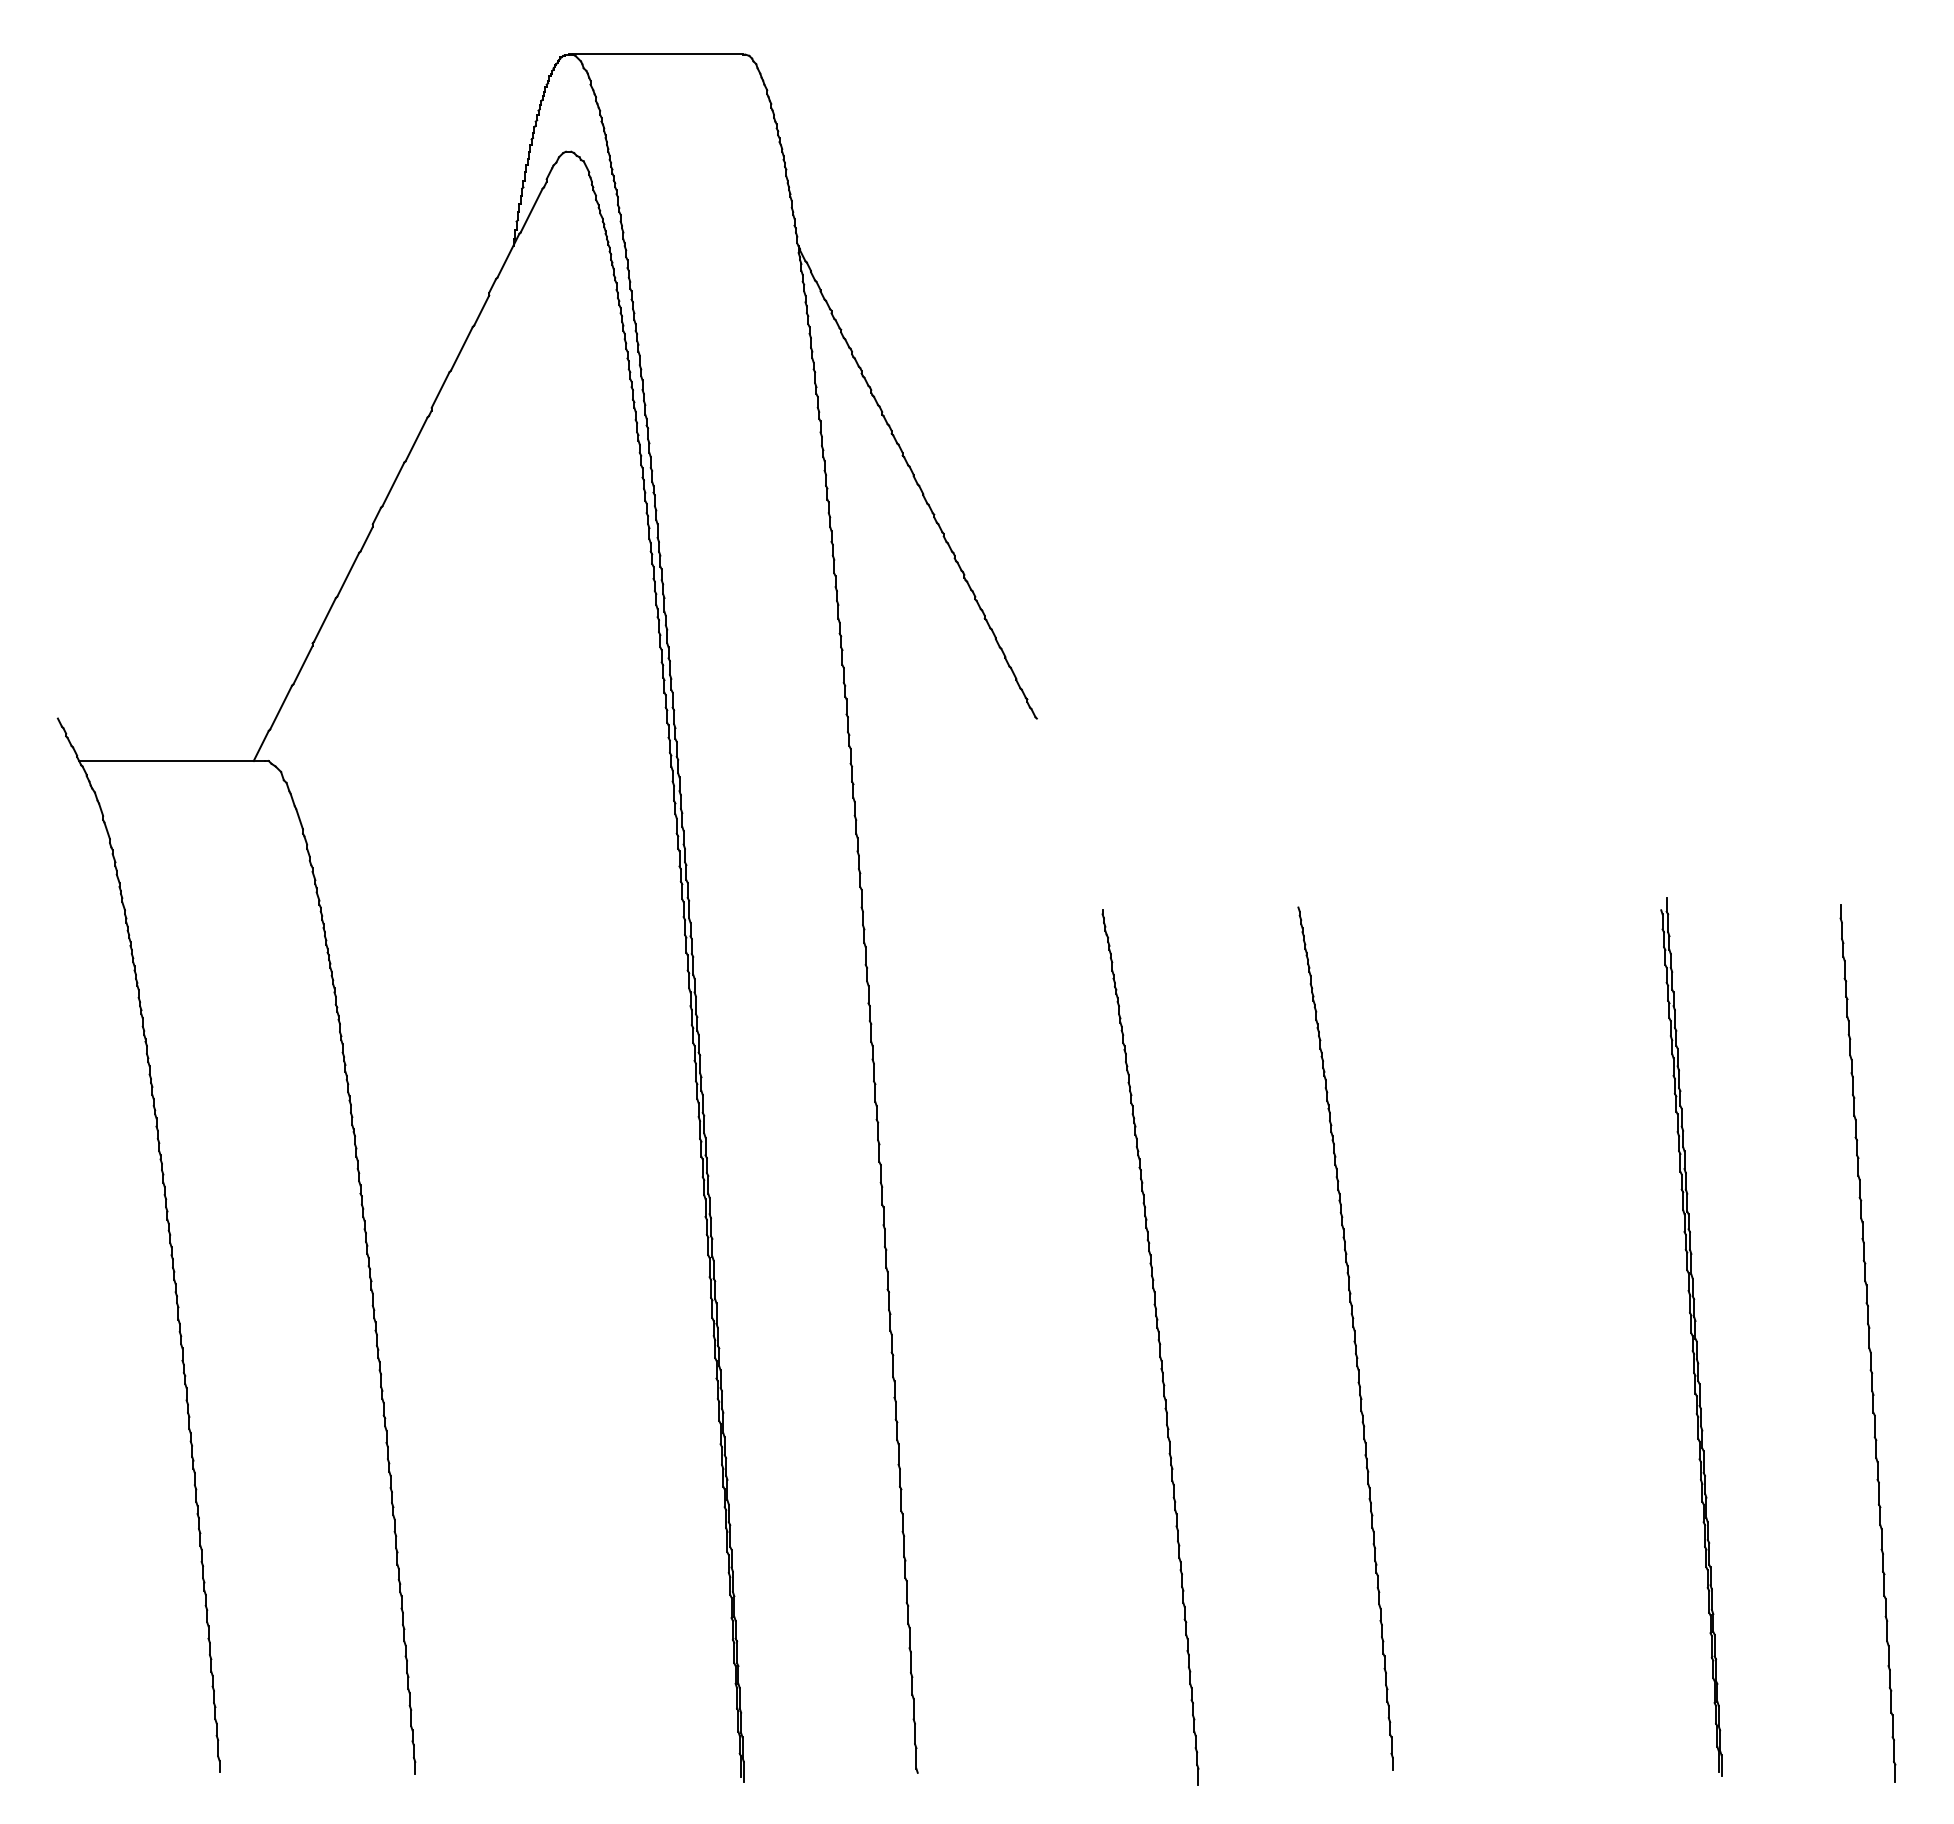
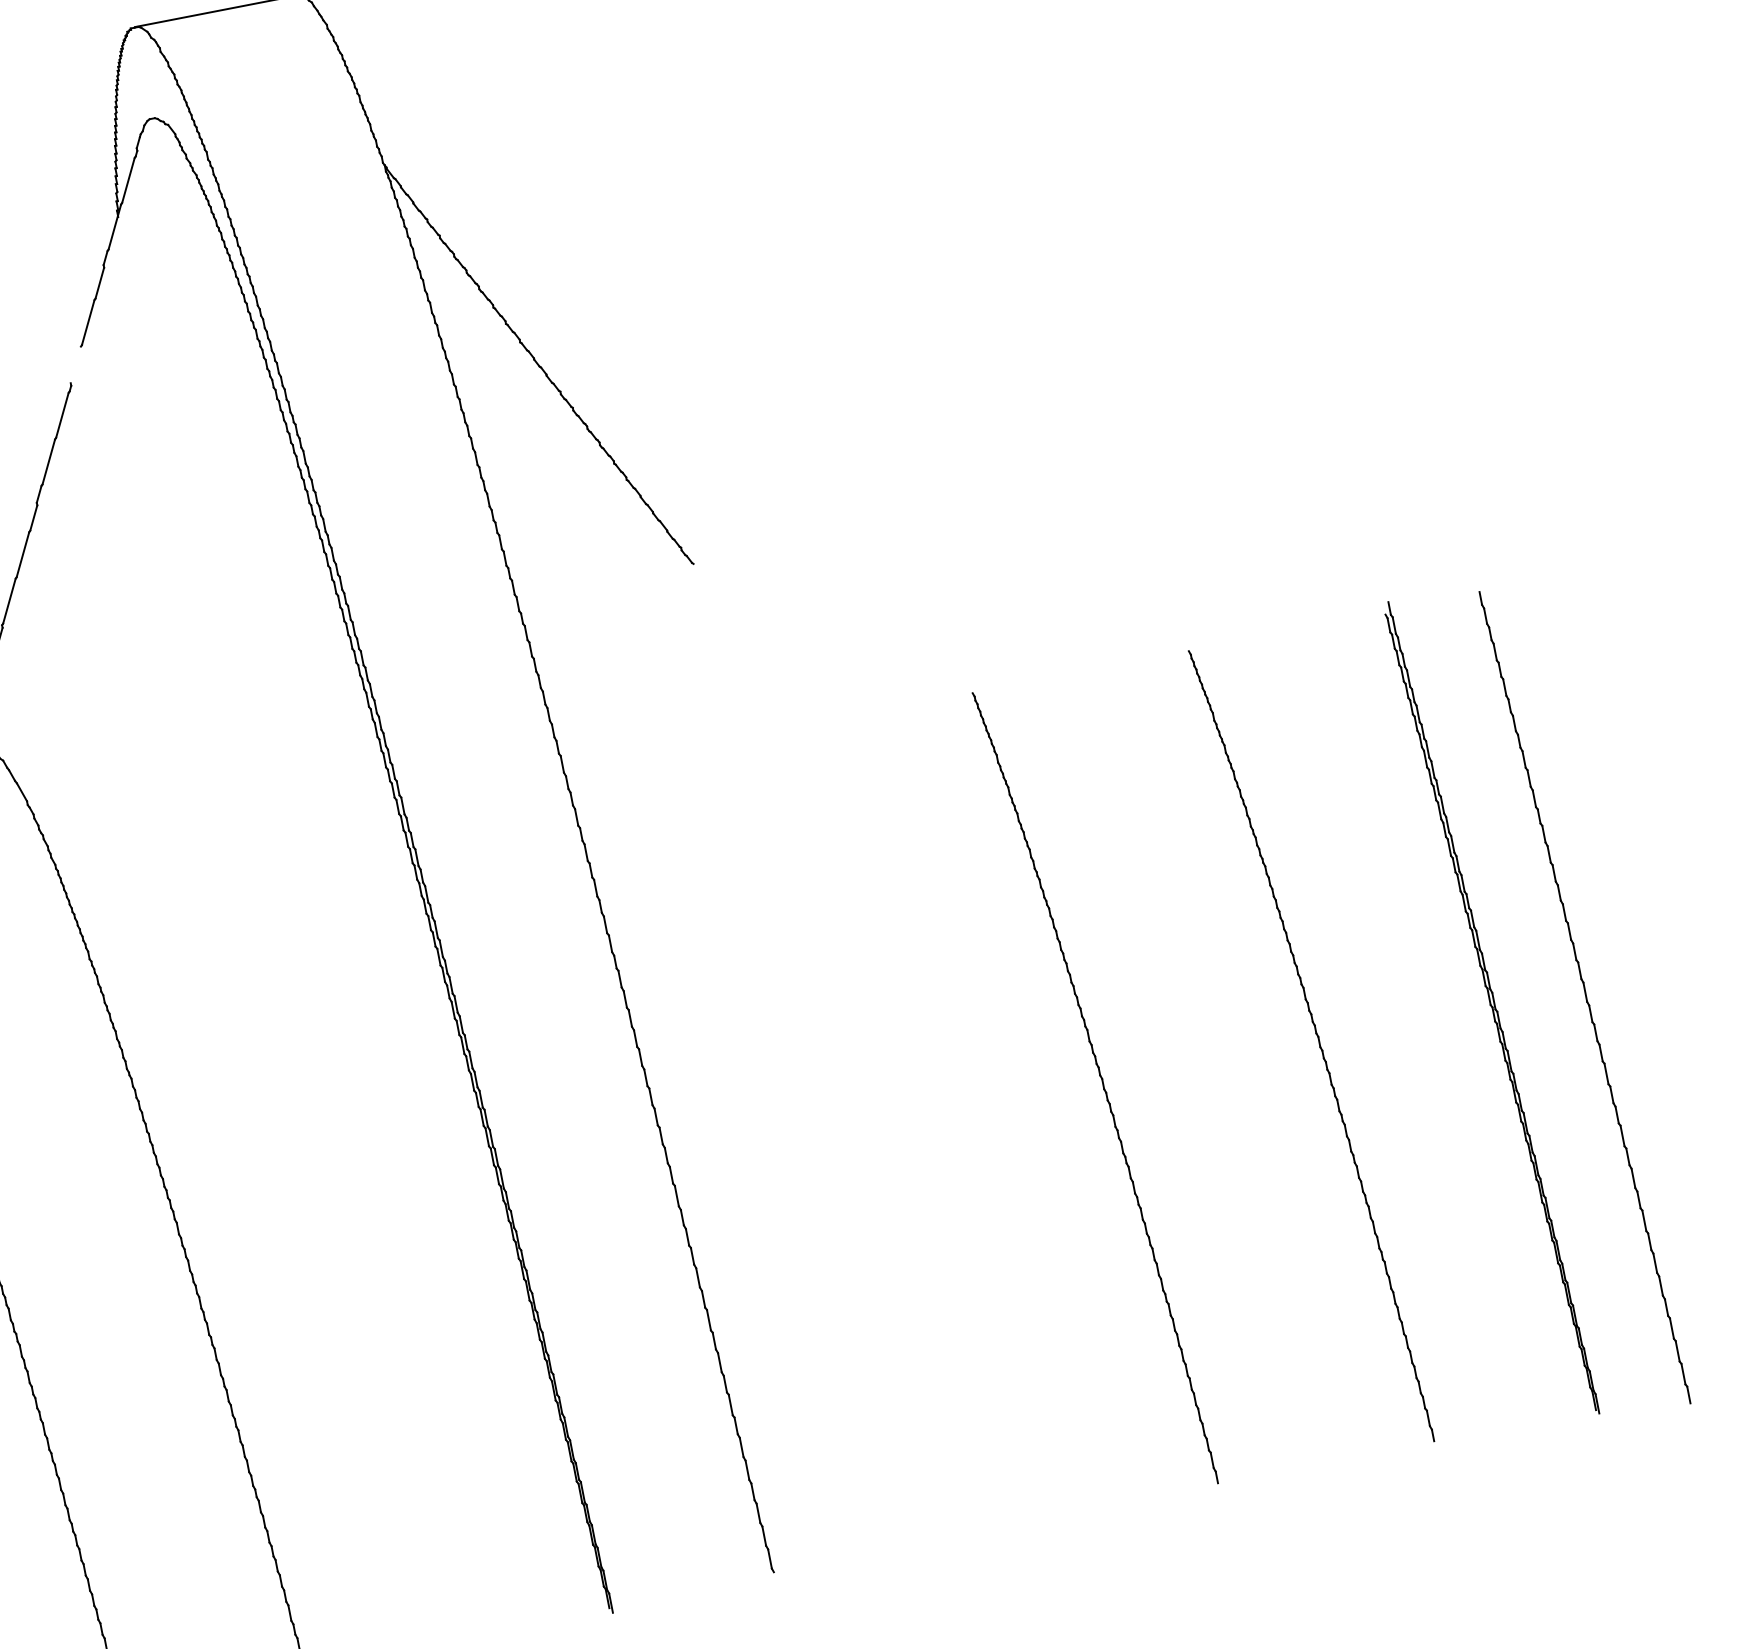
line: (440, 389) -> (75, 364), removed
part: (1691, 1336) -> (1491, 1008), moved
part: (1584, 1341) -> (1319, 1047), added
part: (1158, 1343) -> (921, 1126), removed

